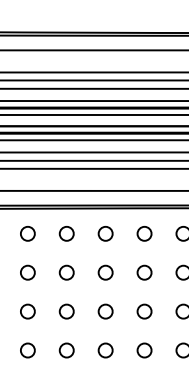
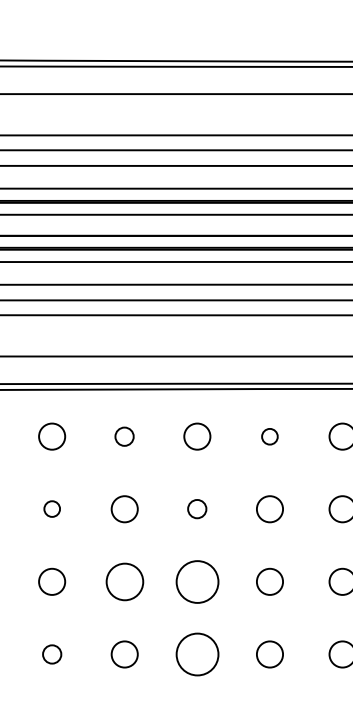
circle: (66, 233) -> (124, 436), size x0.7
circle: (144, 233) -> (269, 436), size x0.6
circle: (27, 272) -> (51, 508), size x0.6
circle: (105, 272) -> (197, 508), size x0.7
circle: (66, 311) -> (124, 581), size x1.4
circle: (105, 311) -> (197, 581), size x1.6
circle: (27, 350) -> (51, 654), size x0.7
circle: (105, 350) -> (197, 654), size x1.6

